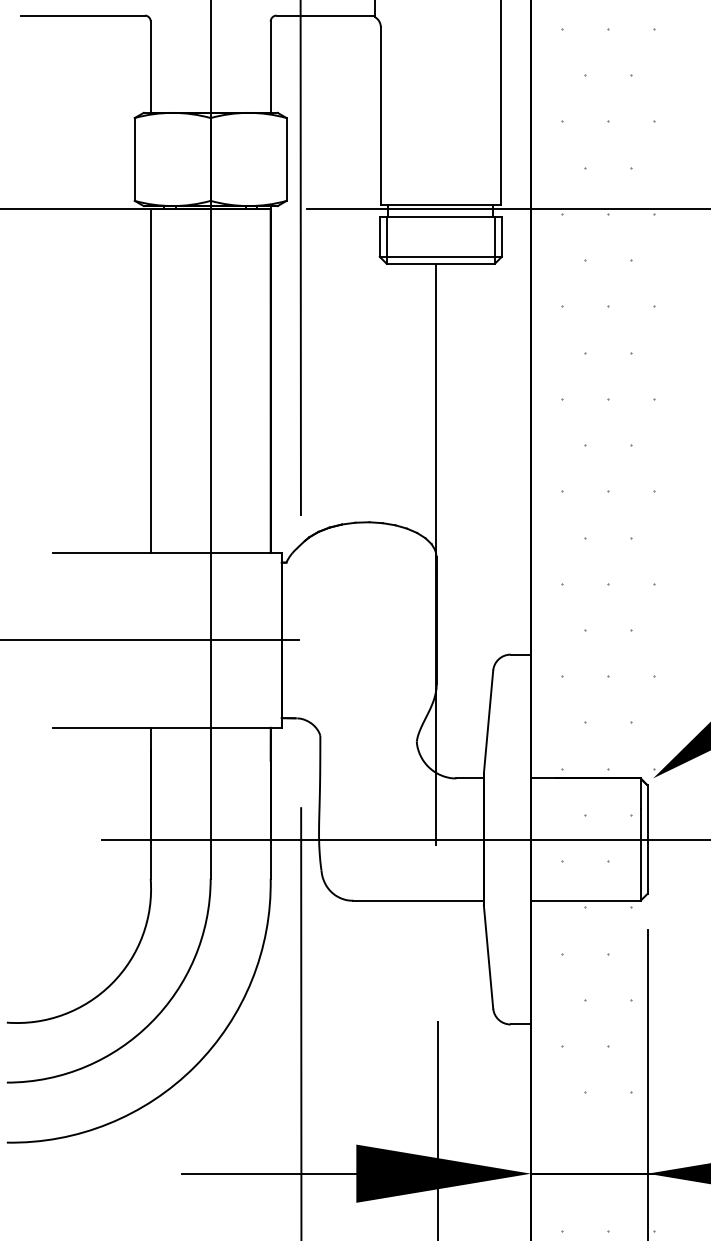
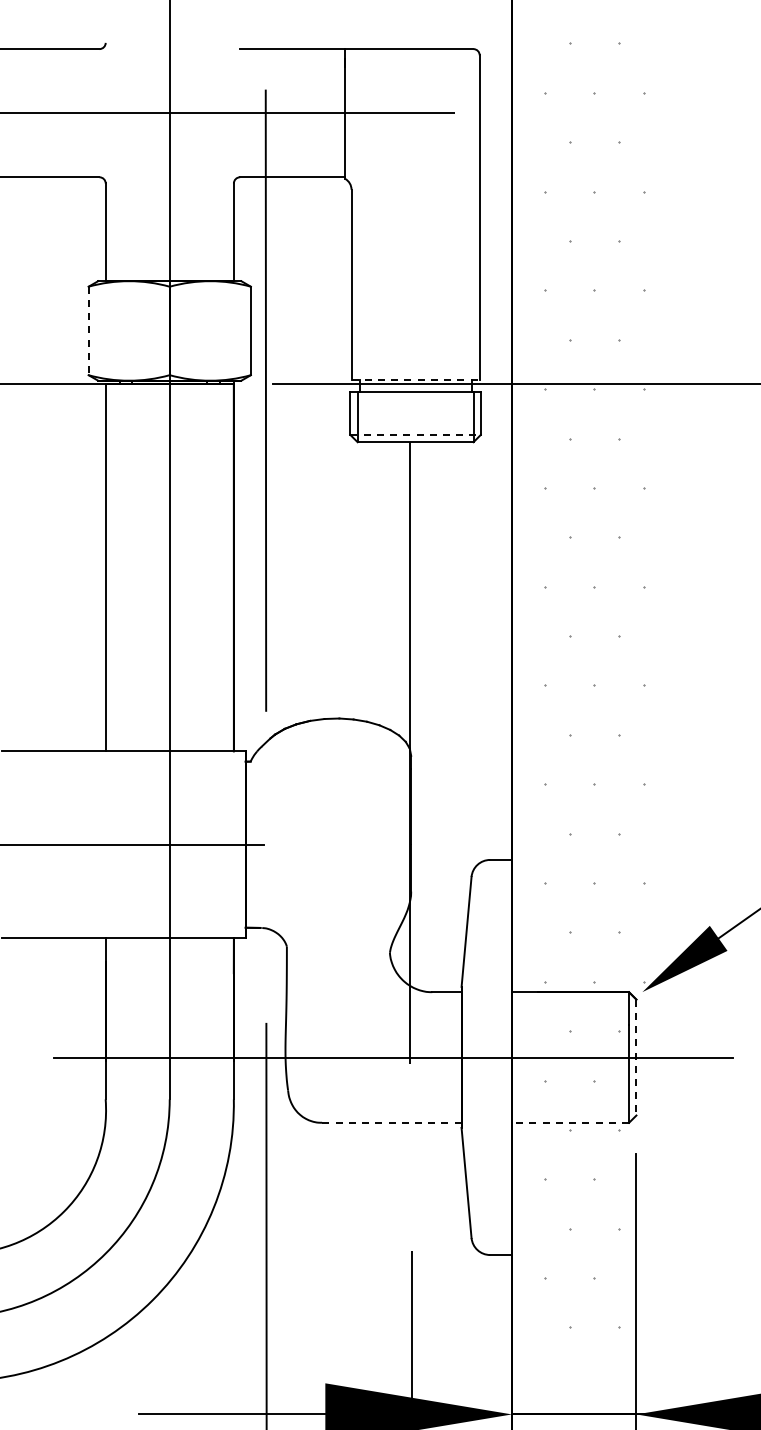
line: (134, 159) -> (88, 331), solid -> dashed
line: (441, 204) -> (416, 379), solid -> dashed
line: (441, 256) -> (416, 434), solid -> dashed
line: (647, 839) -> (636, 1057), solid -> dashed
line: (418, 900) -> (391, 1122), solid -> dashed
line: (585, 900) -> (570, 1122), solid -> dashed

